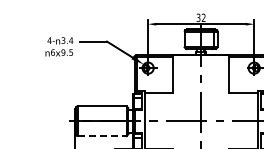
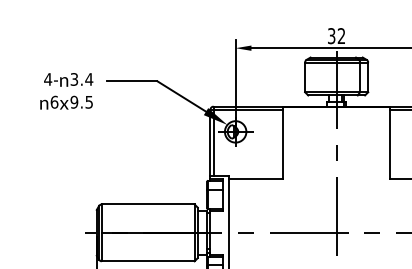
line: (102, 136) -> (148, 261), dashed -> solid

